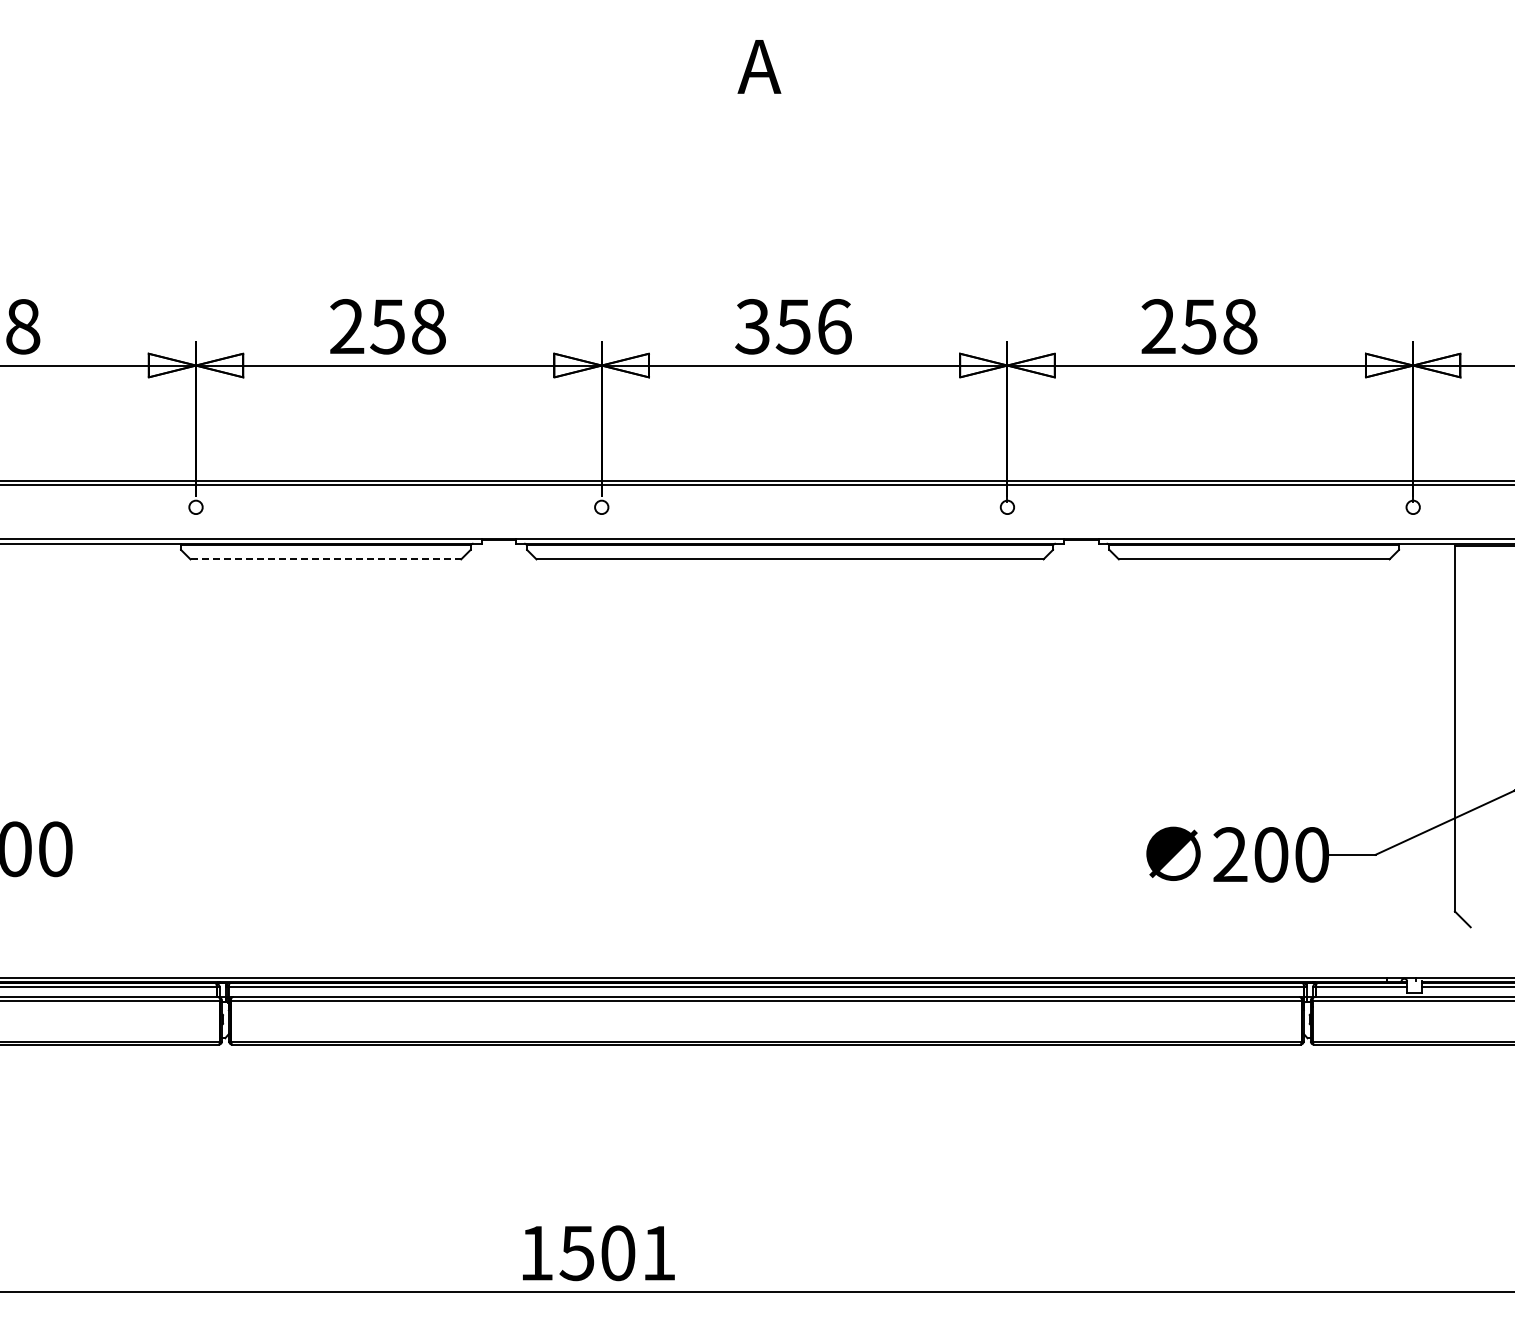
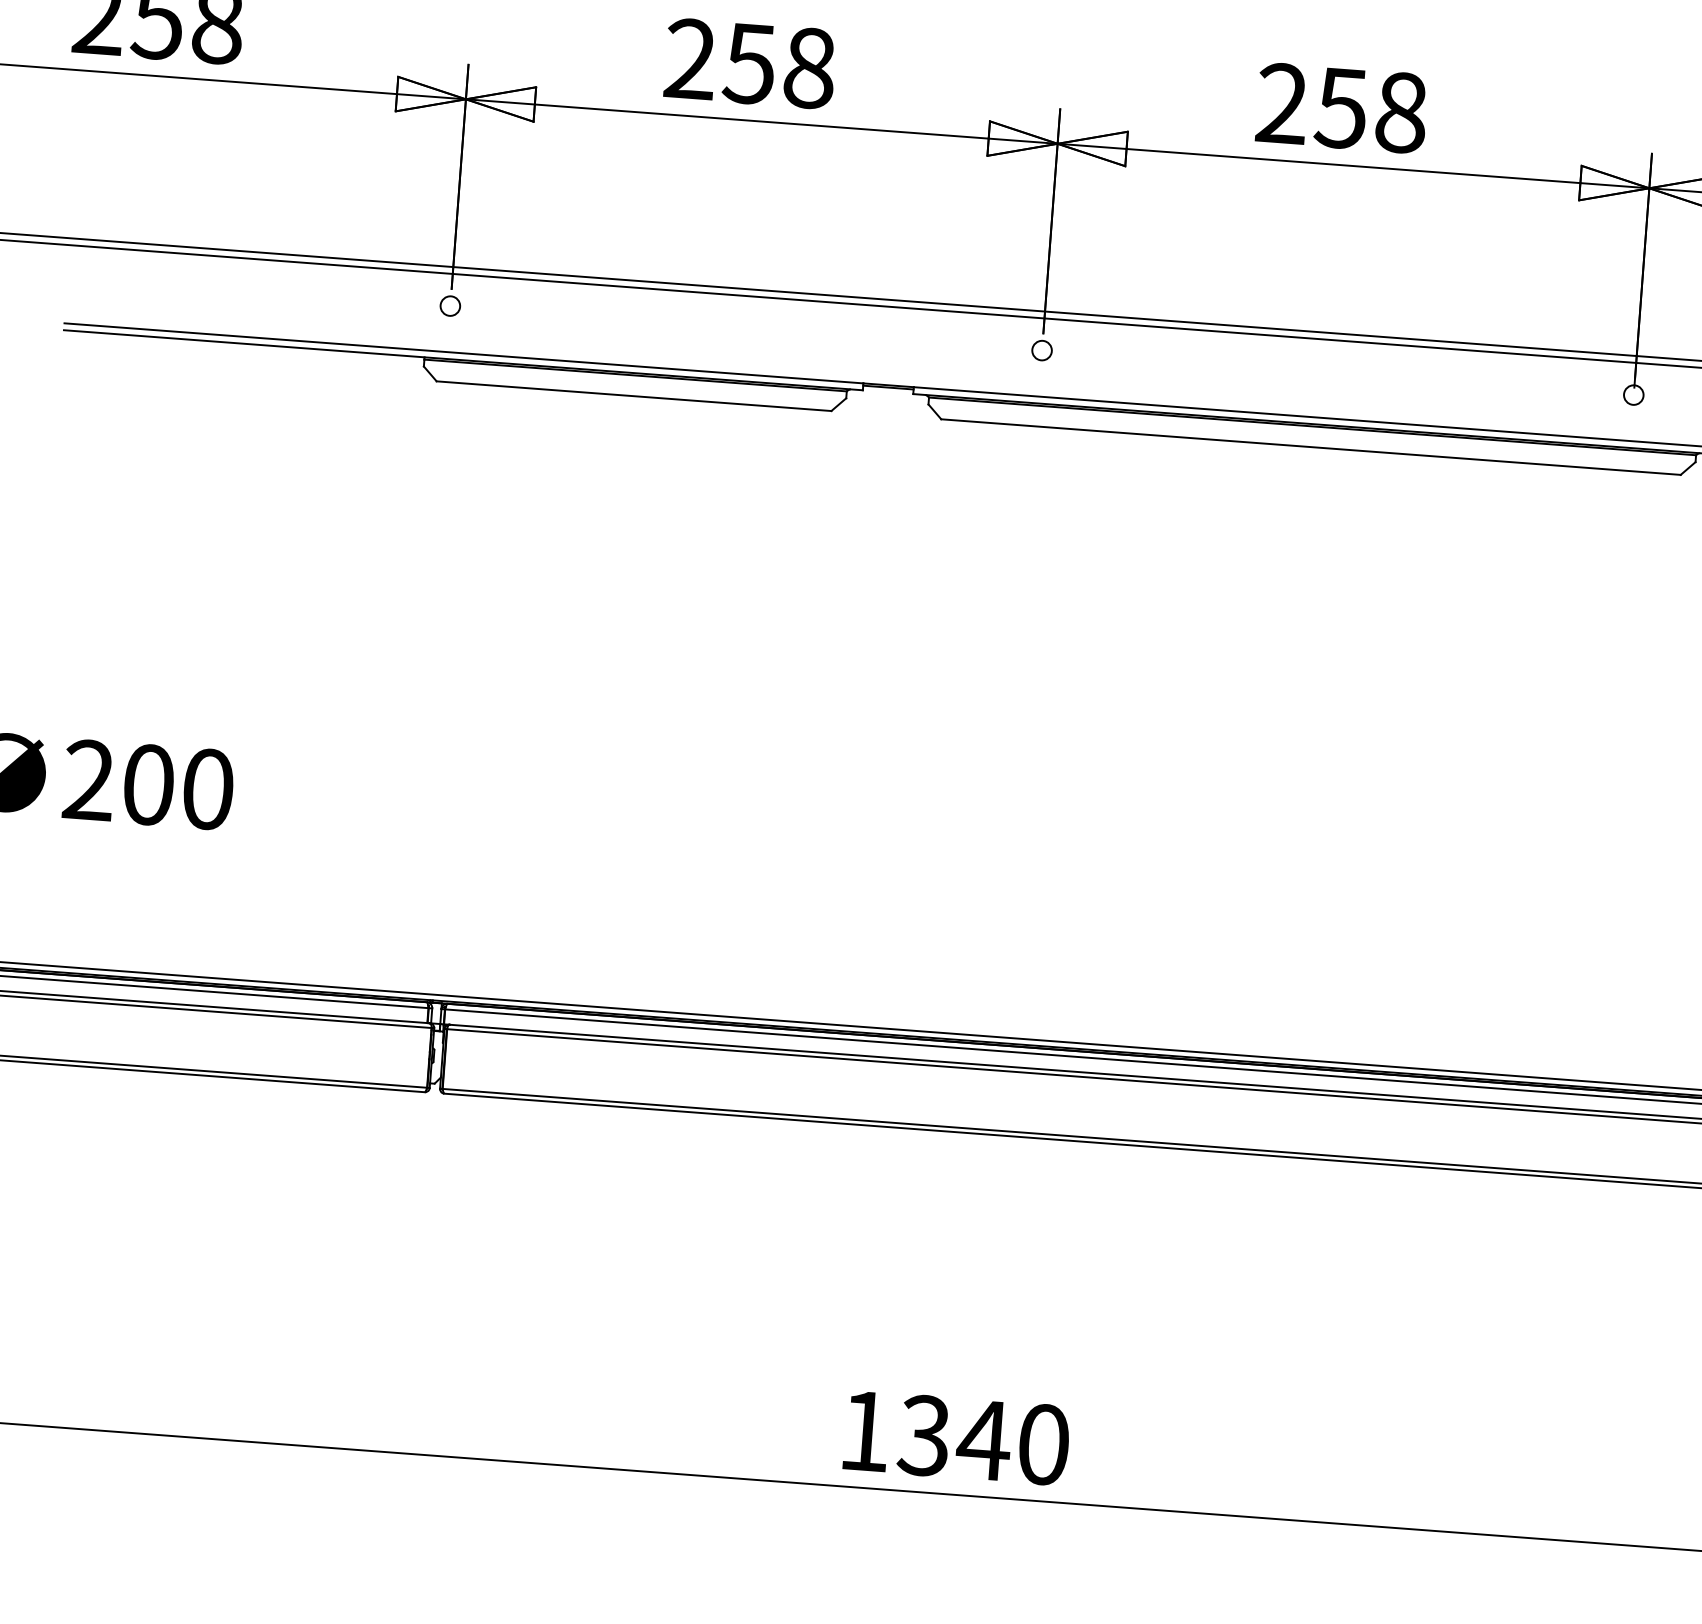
text: (793, 326) -> (1341, 107), 356 -> 258
line: (326, 559) -> (634, 396), dashed -> solid
text: (617, 1253) -> (983, 1440), 1501 -> 1340

